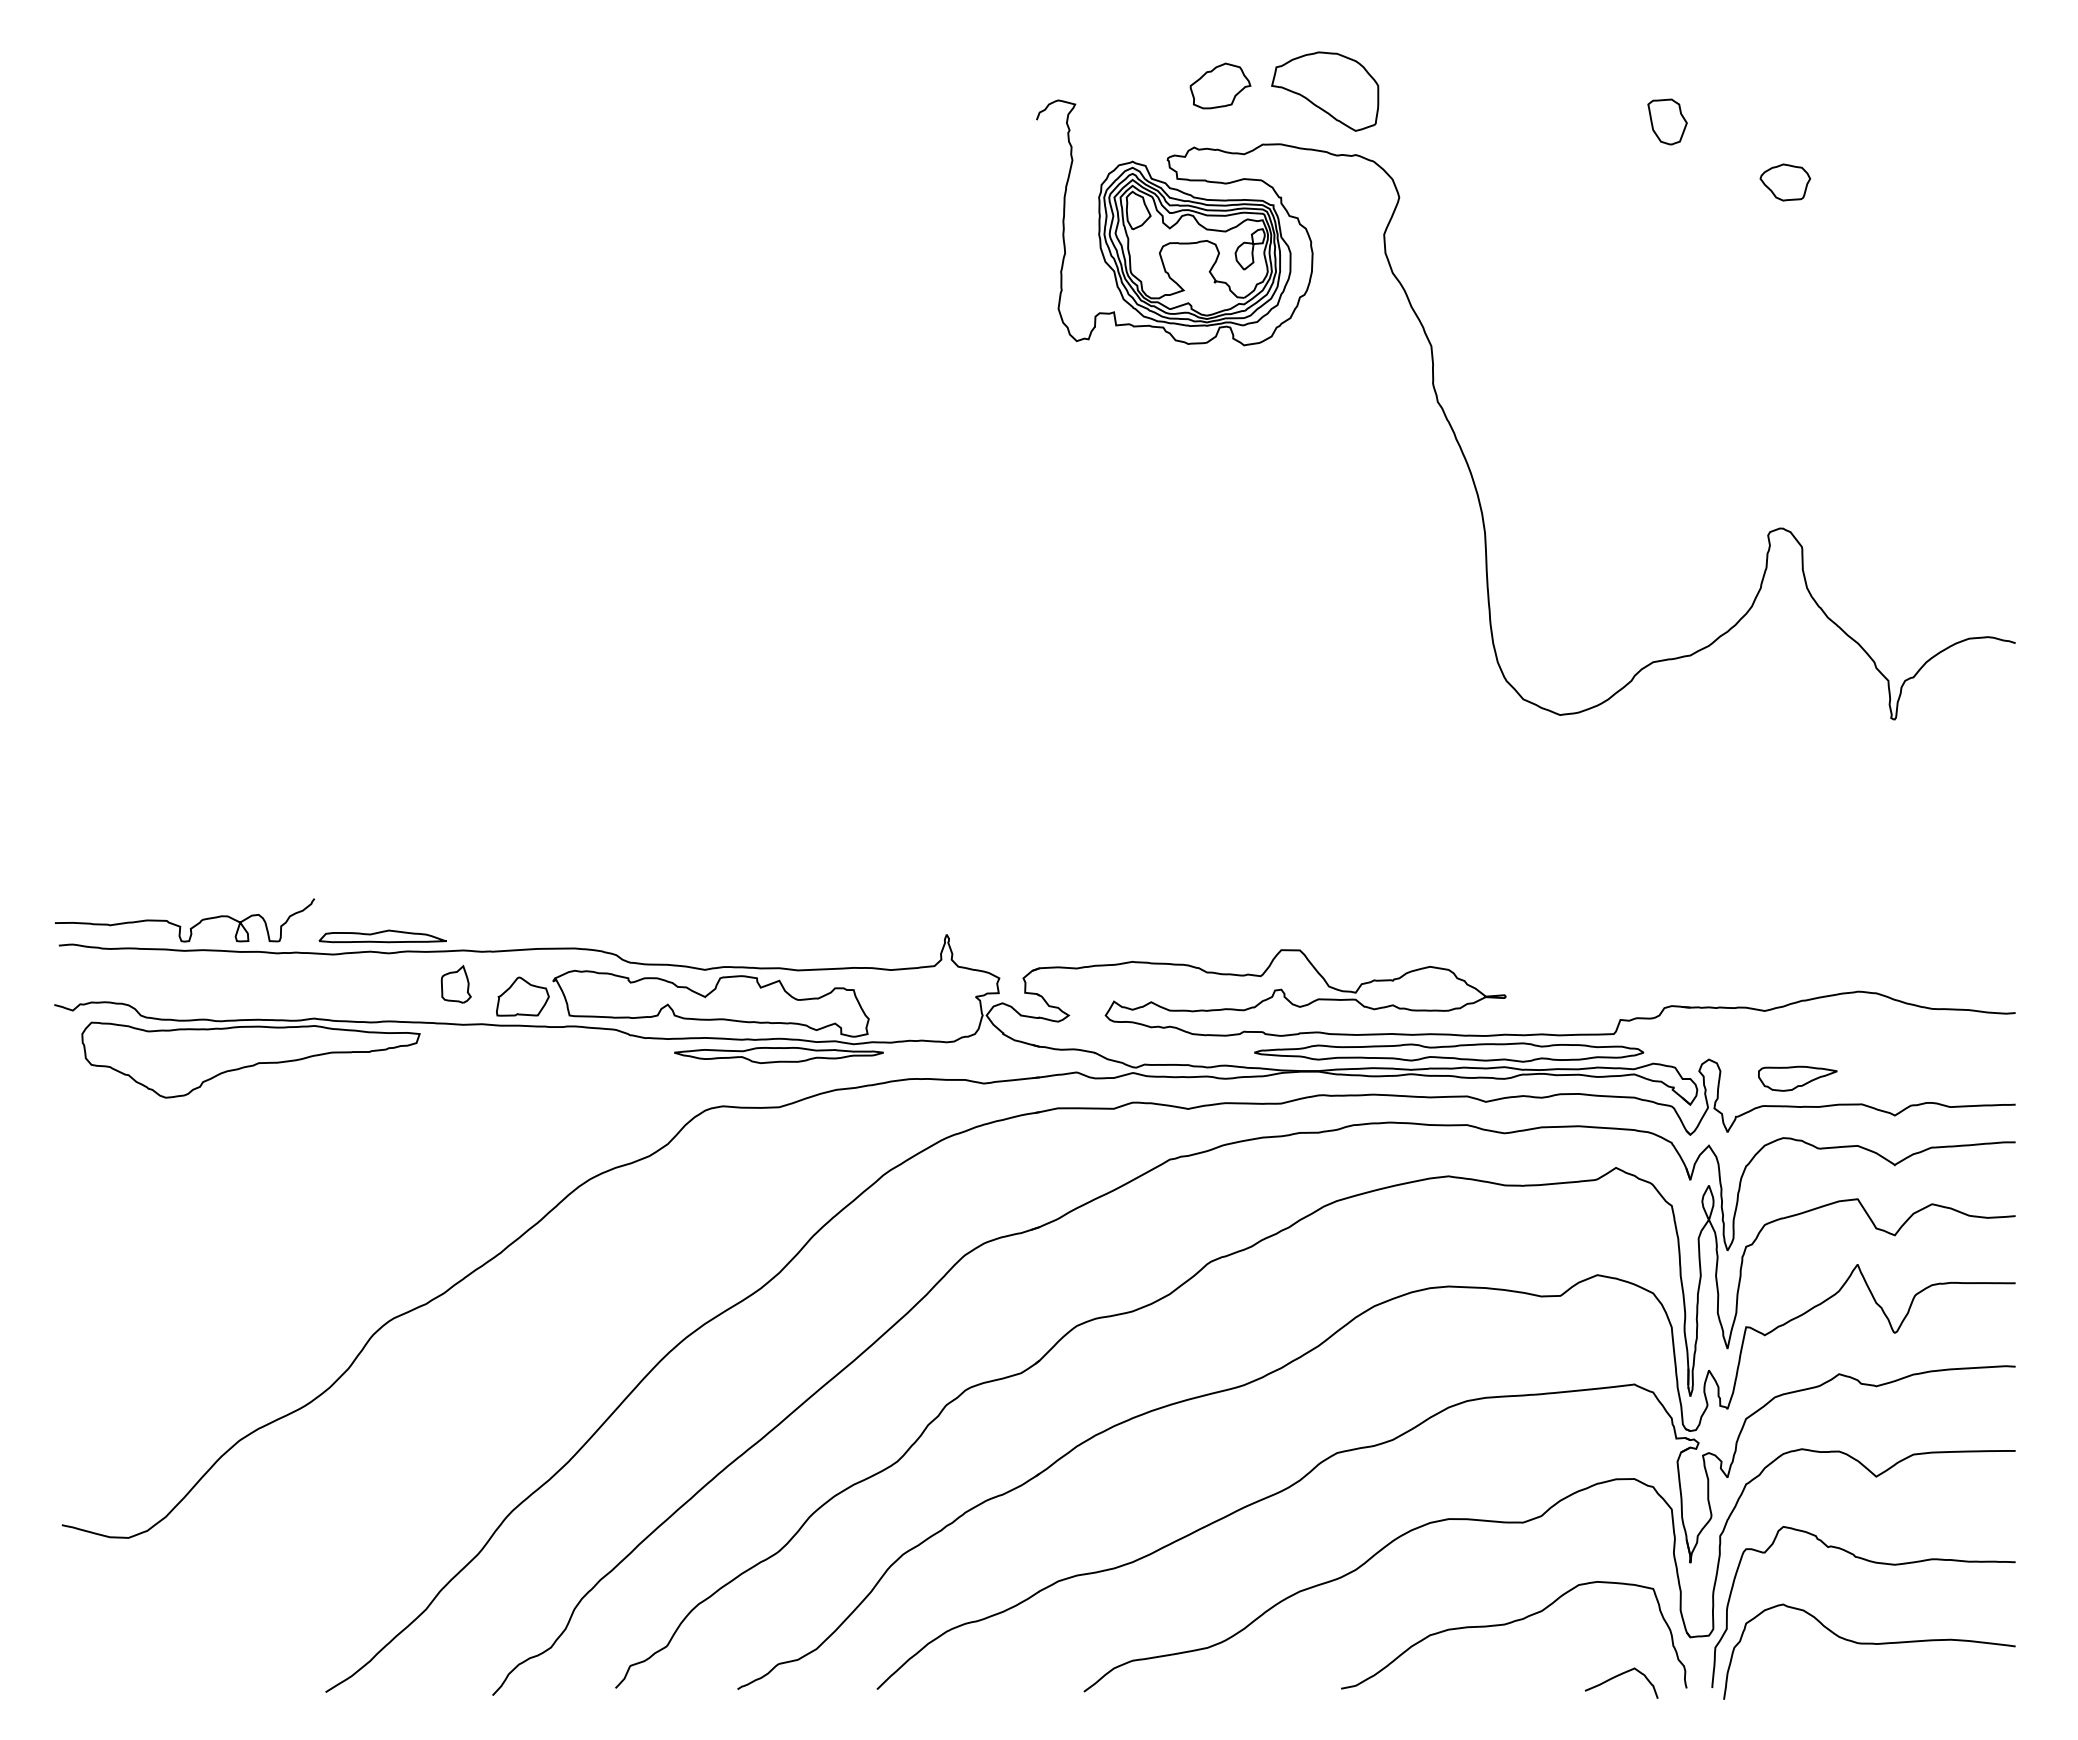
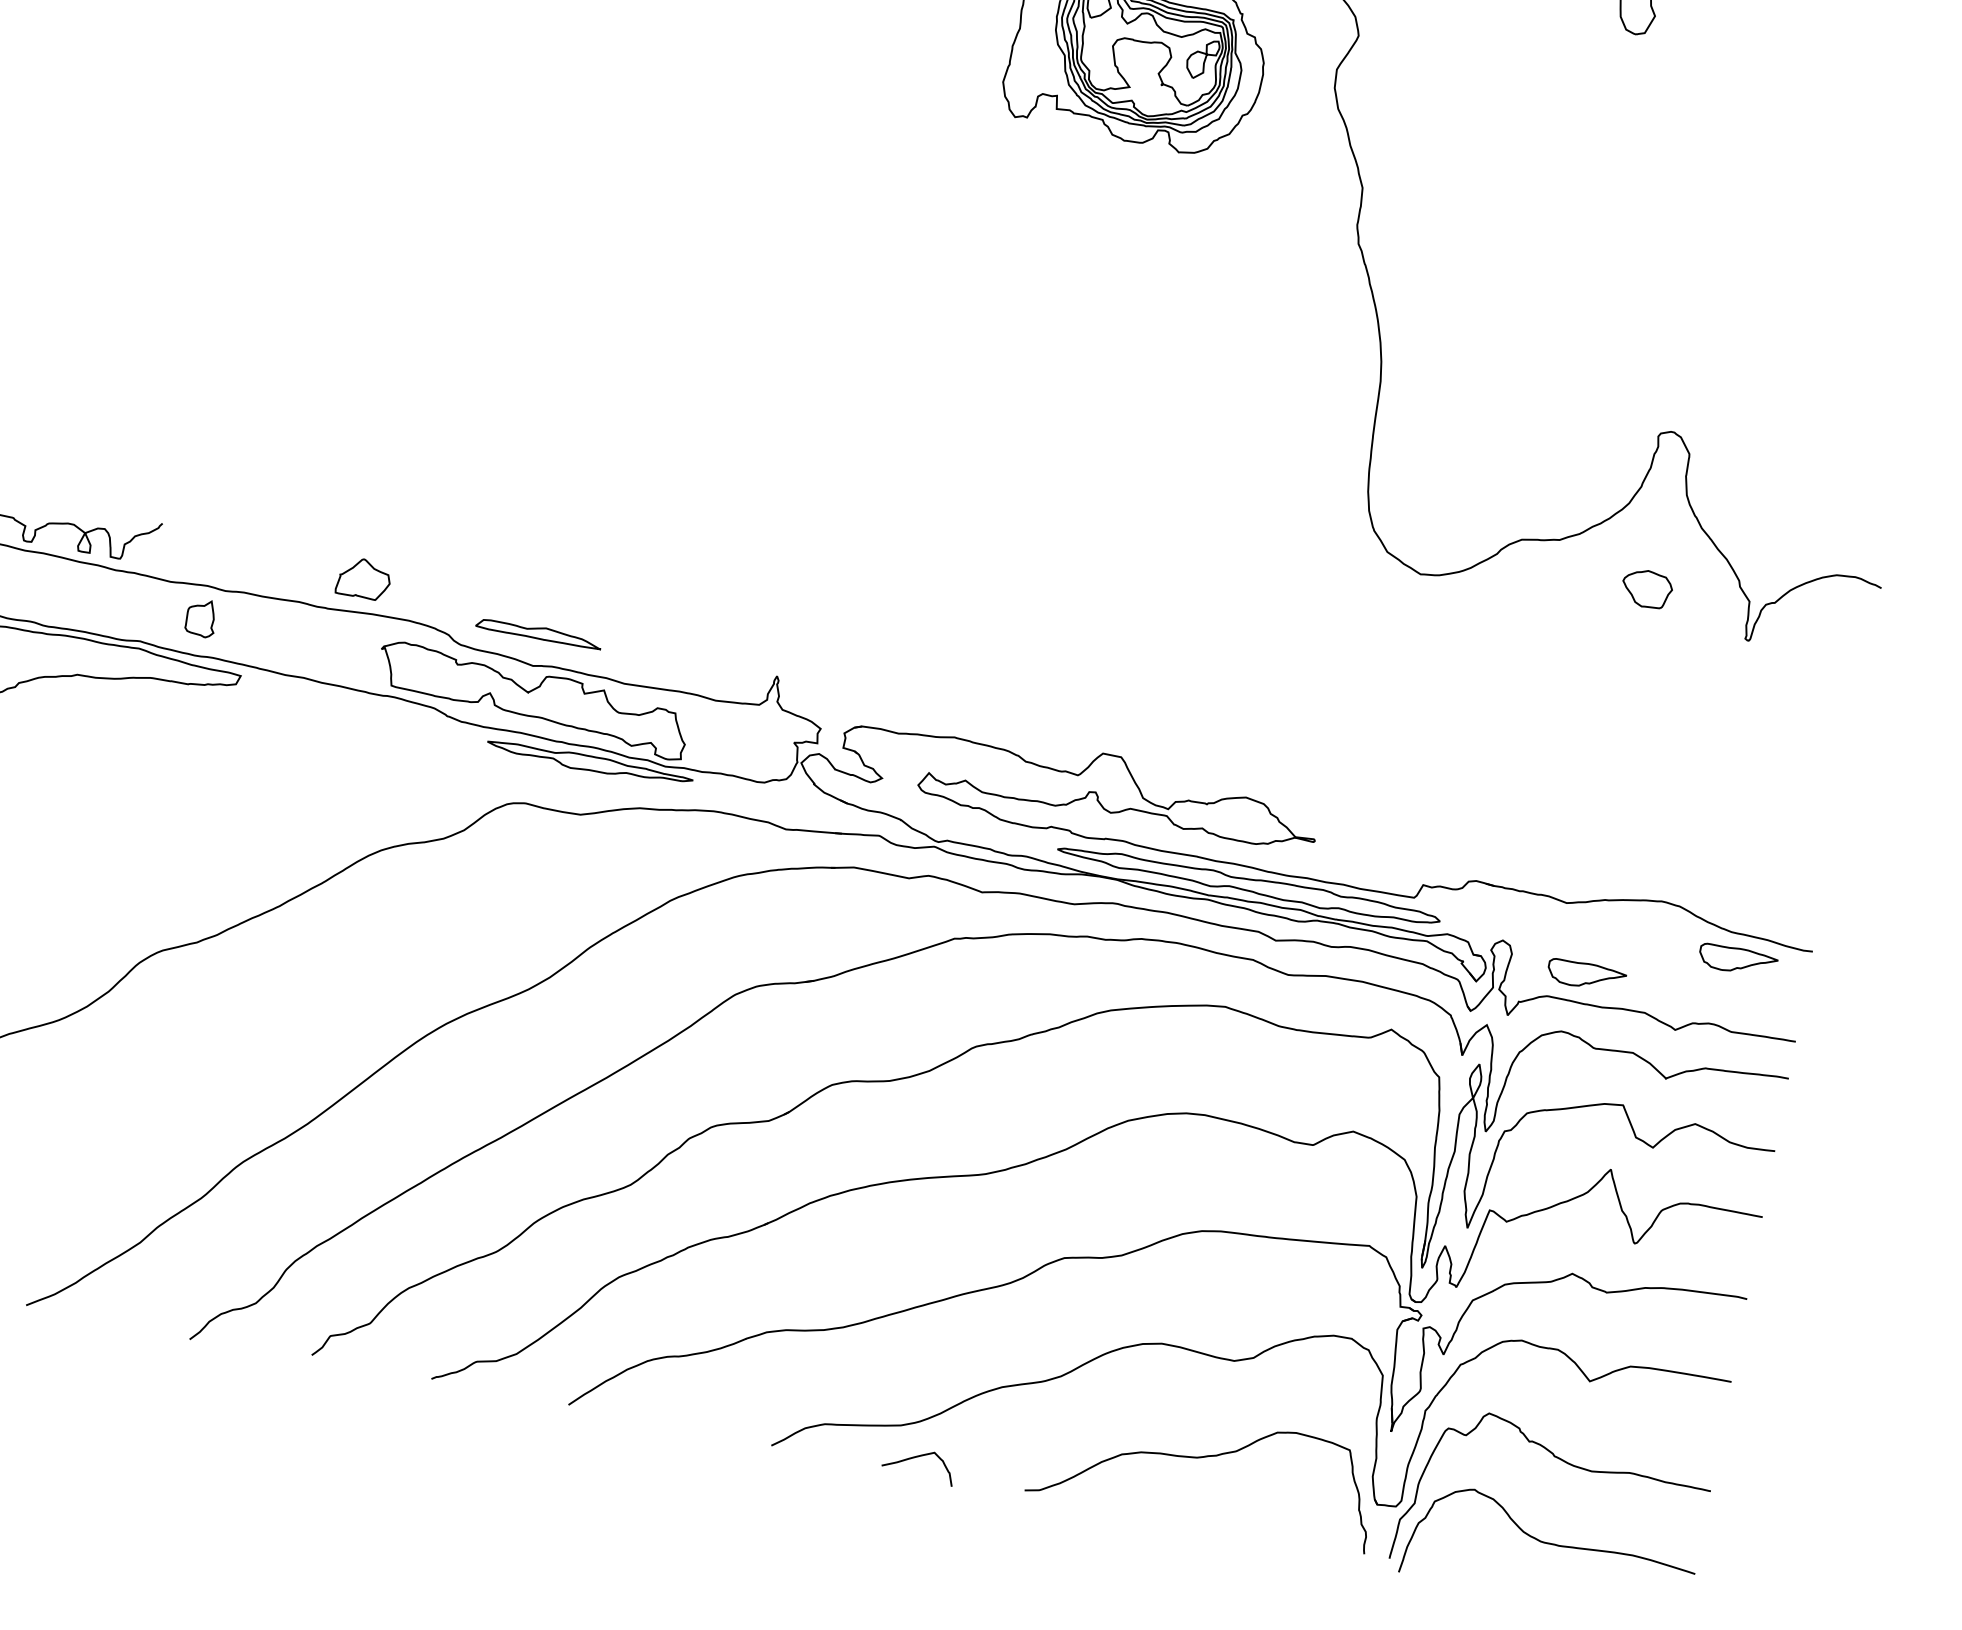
part: (1785, 182) -> (1647, 589), moved
part: (382, 936) -> (538, 633), moved
part: (455, 983) -> (200, 617), moved
part: (522, 996) -> (363, 578), moved
part: (1943, 1035) -> (1737, 960), added
curve: (1618, 1676) -> (917, 1457), moved

